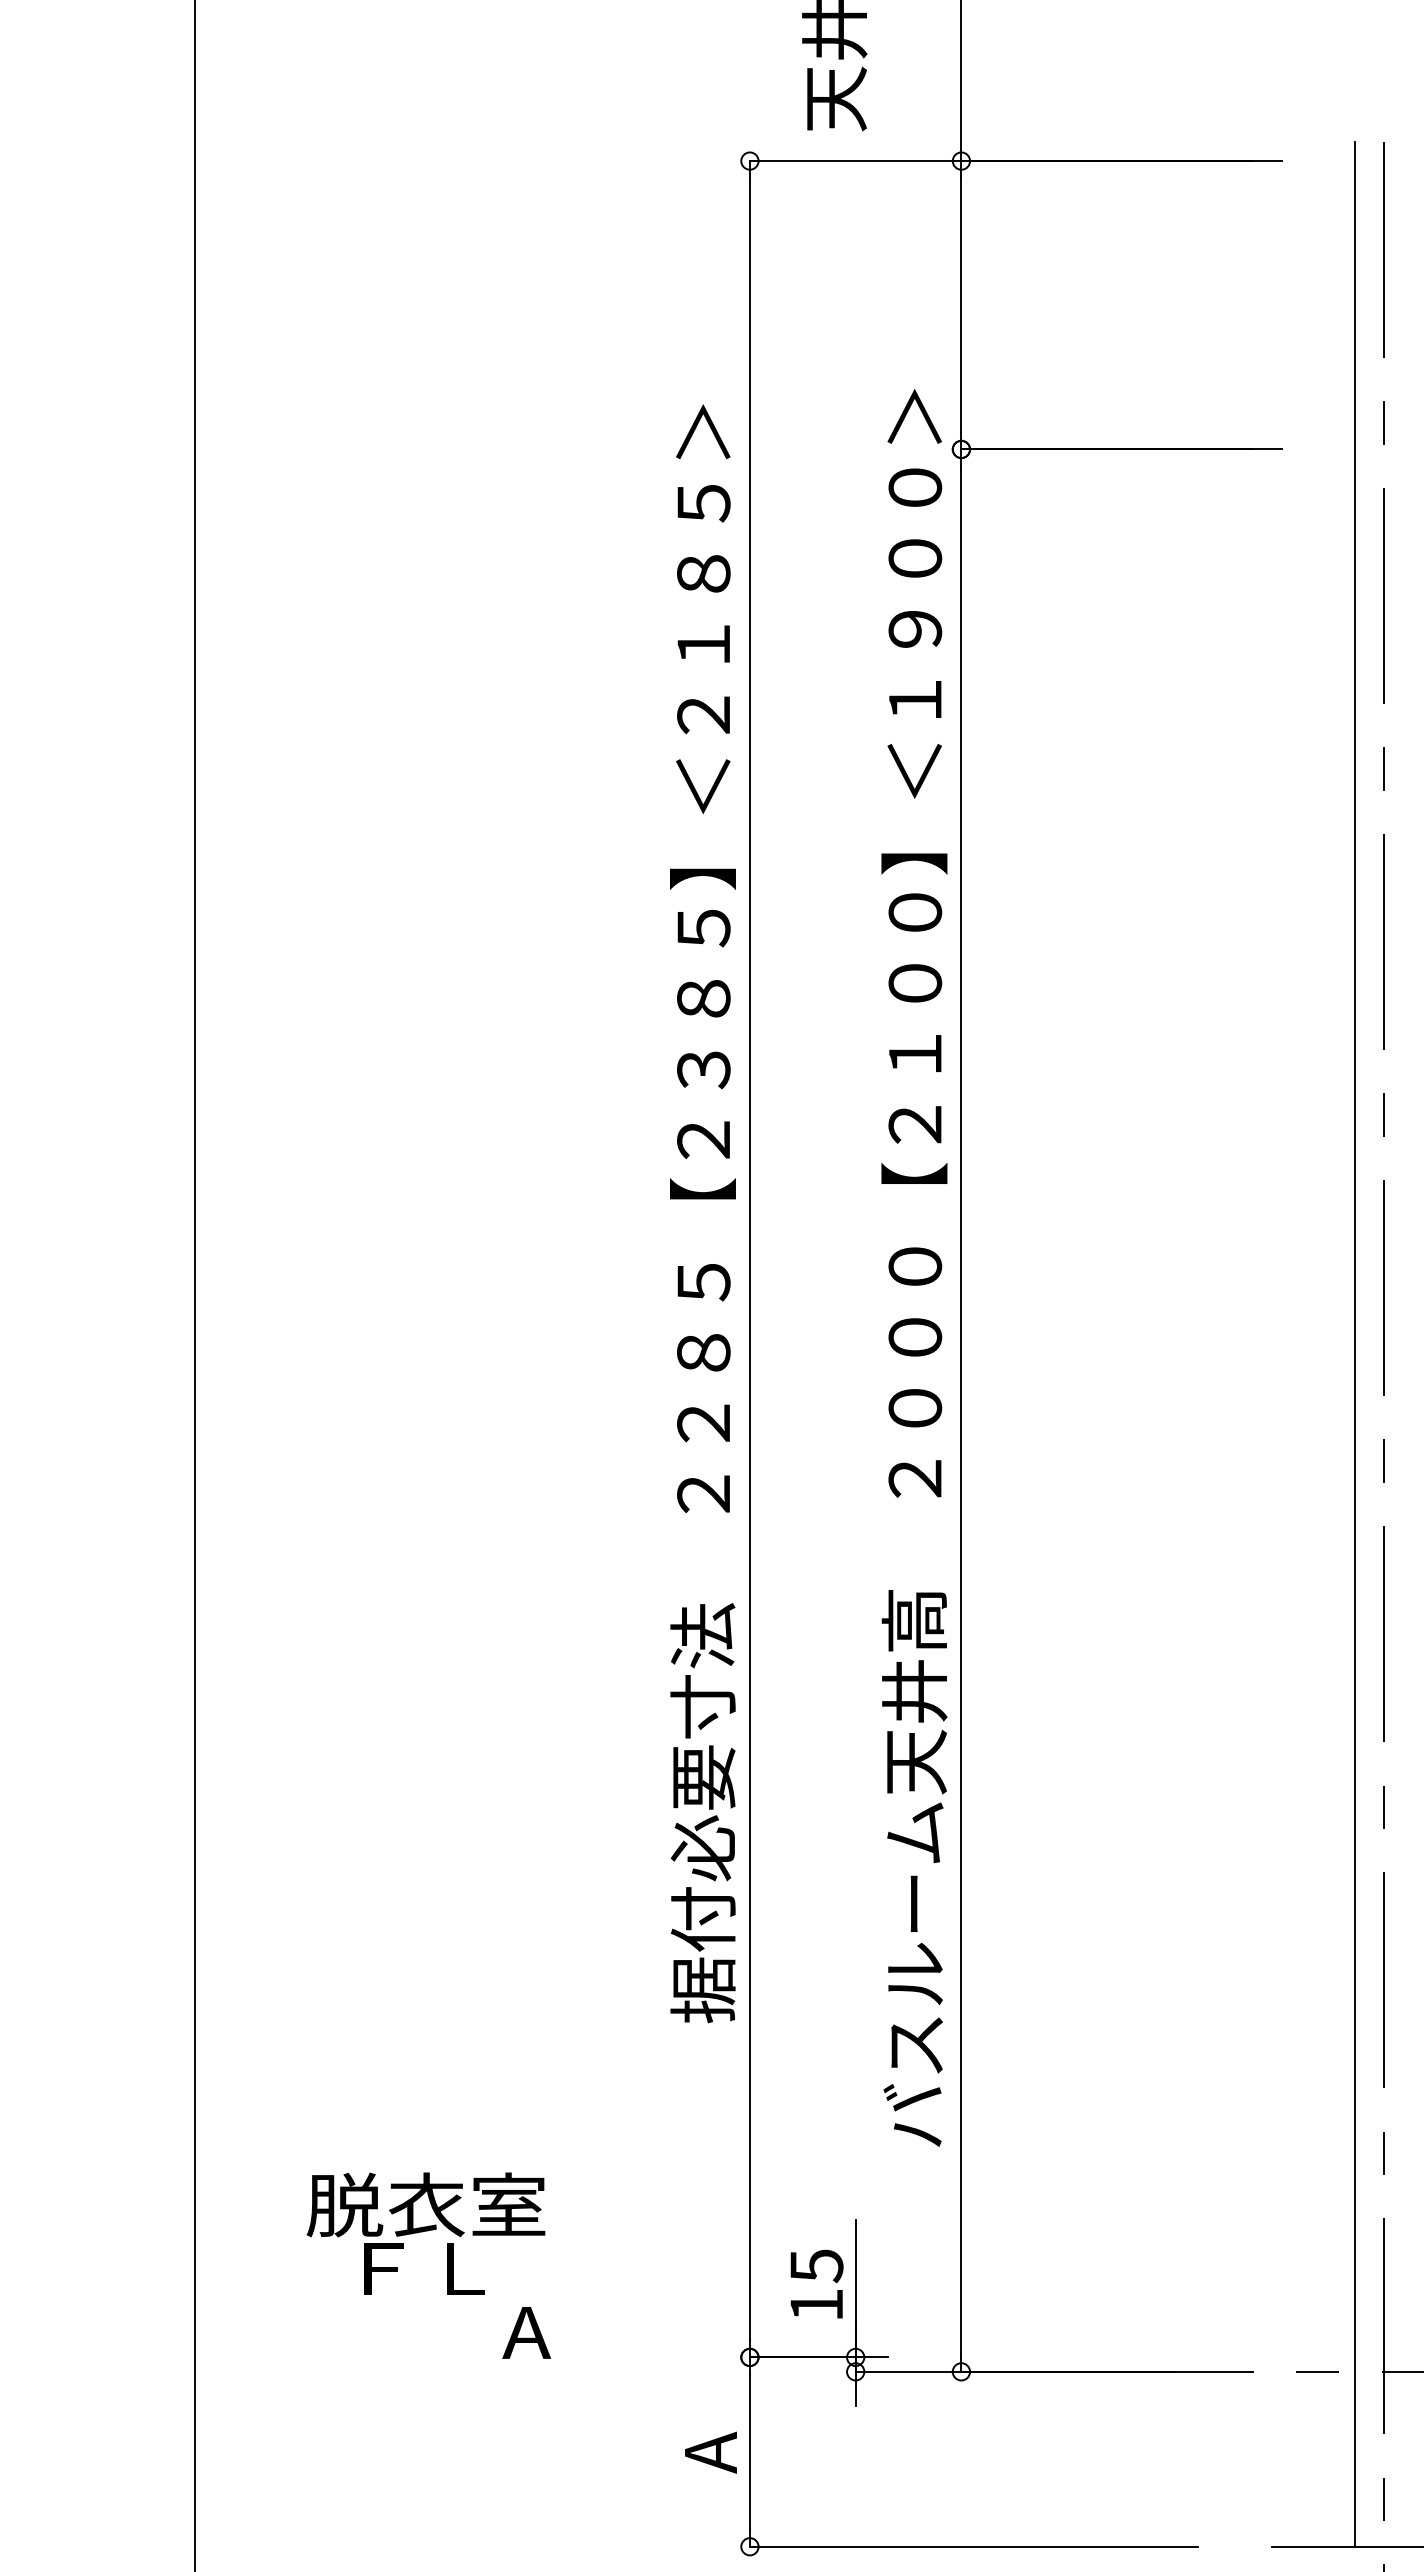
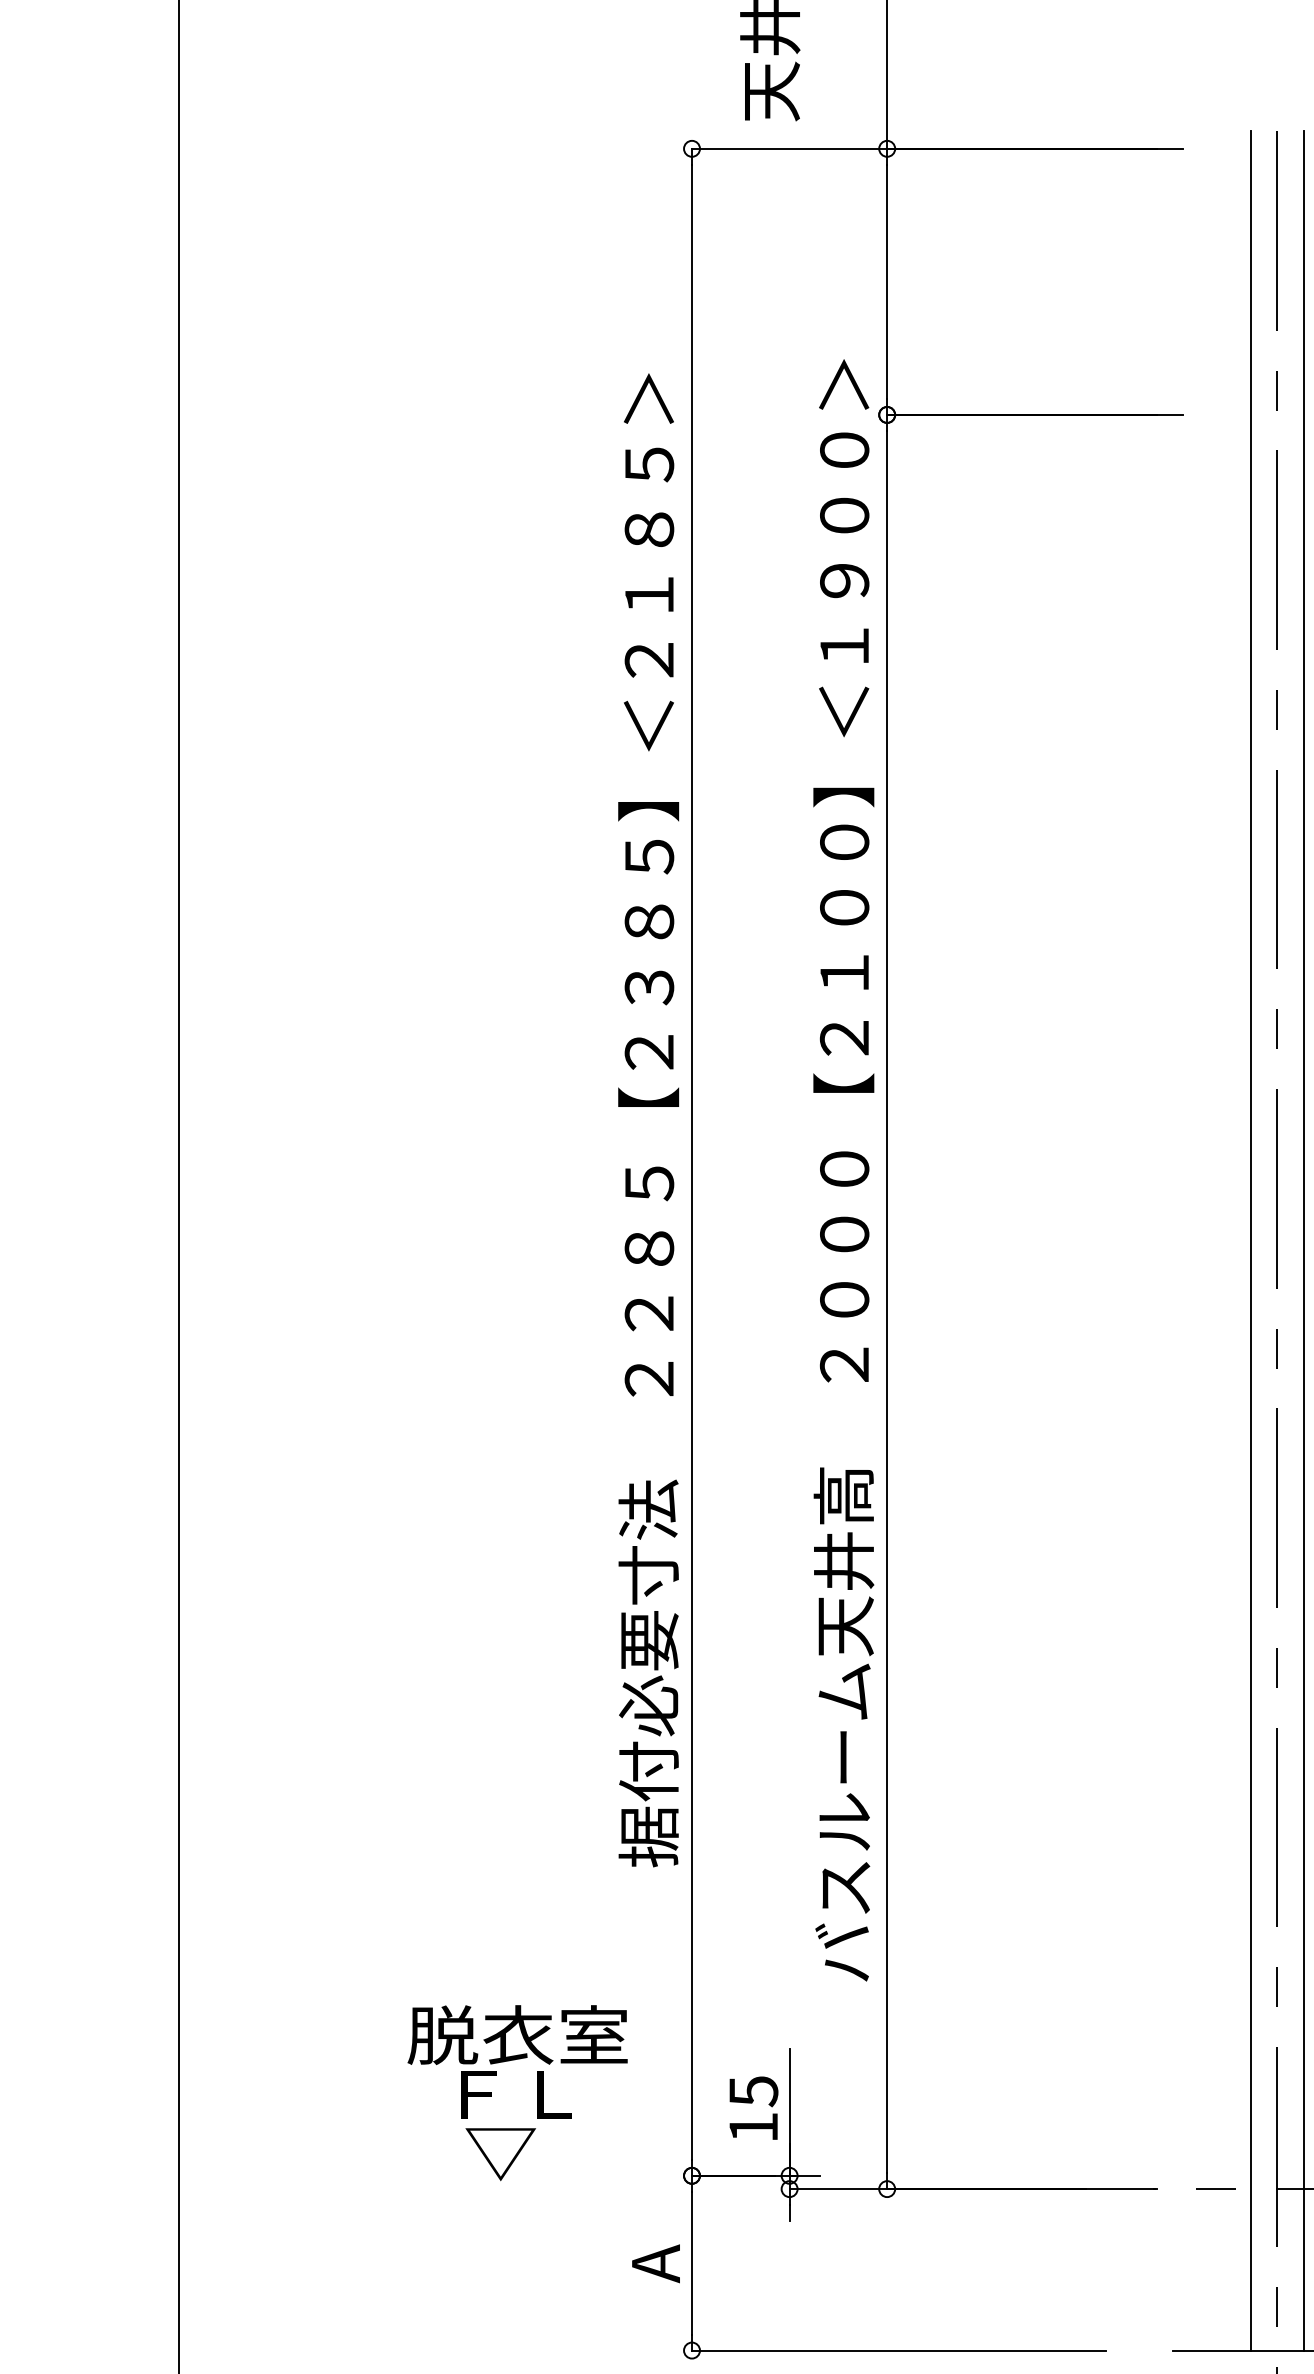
line: (1413, 1343) -> (1304, 1240), added
text: (425, 2233) -> (517, 2061), moved
text: (541, 2334) -> (499, 2154), A -> ▽

